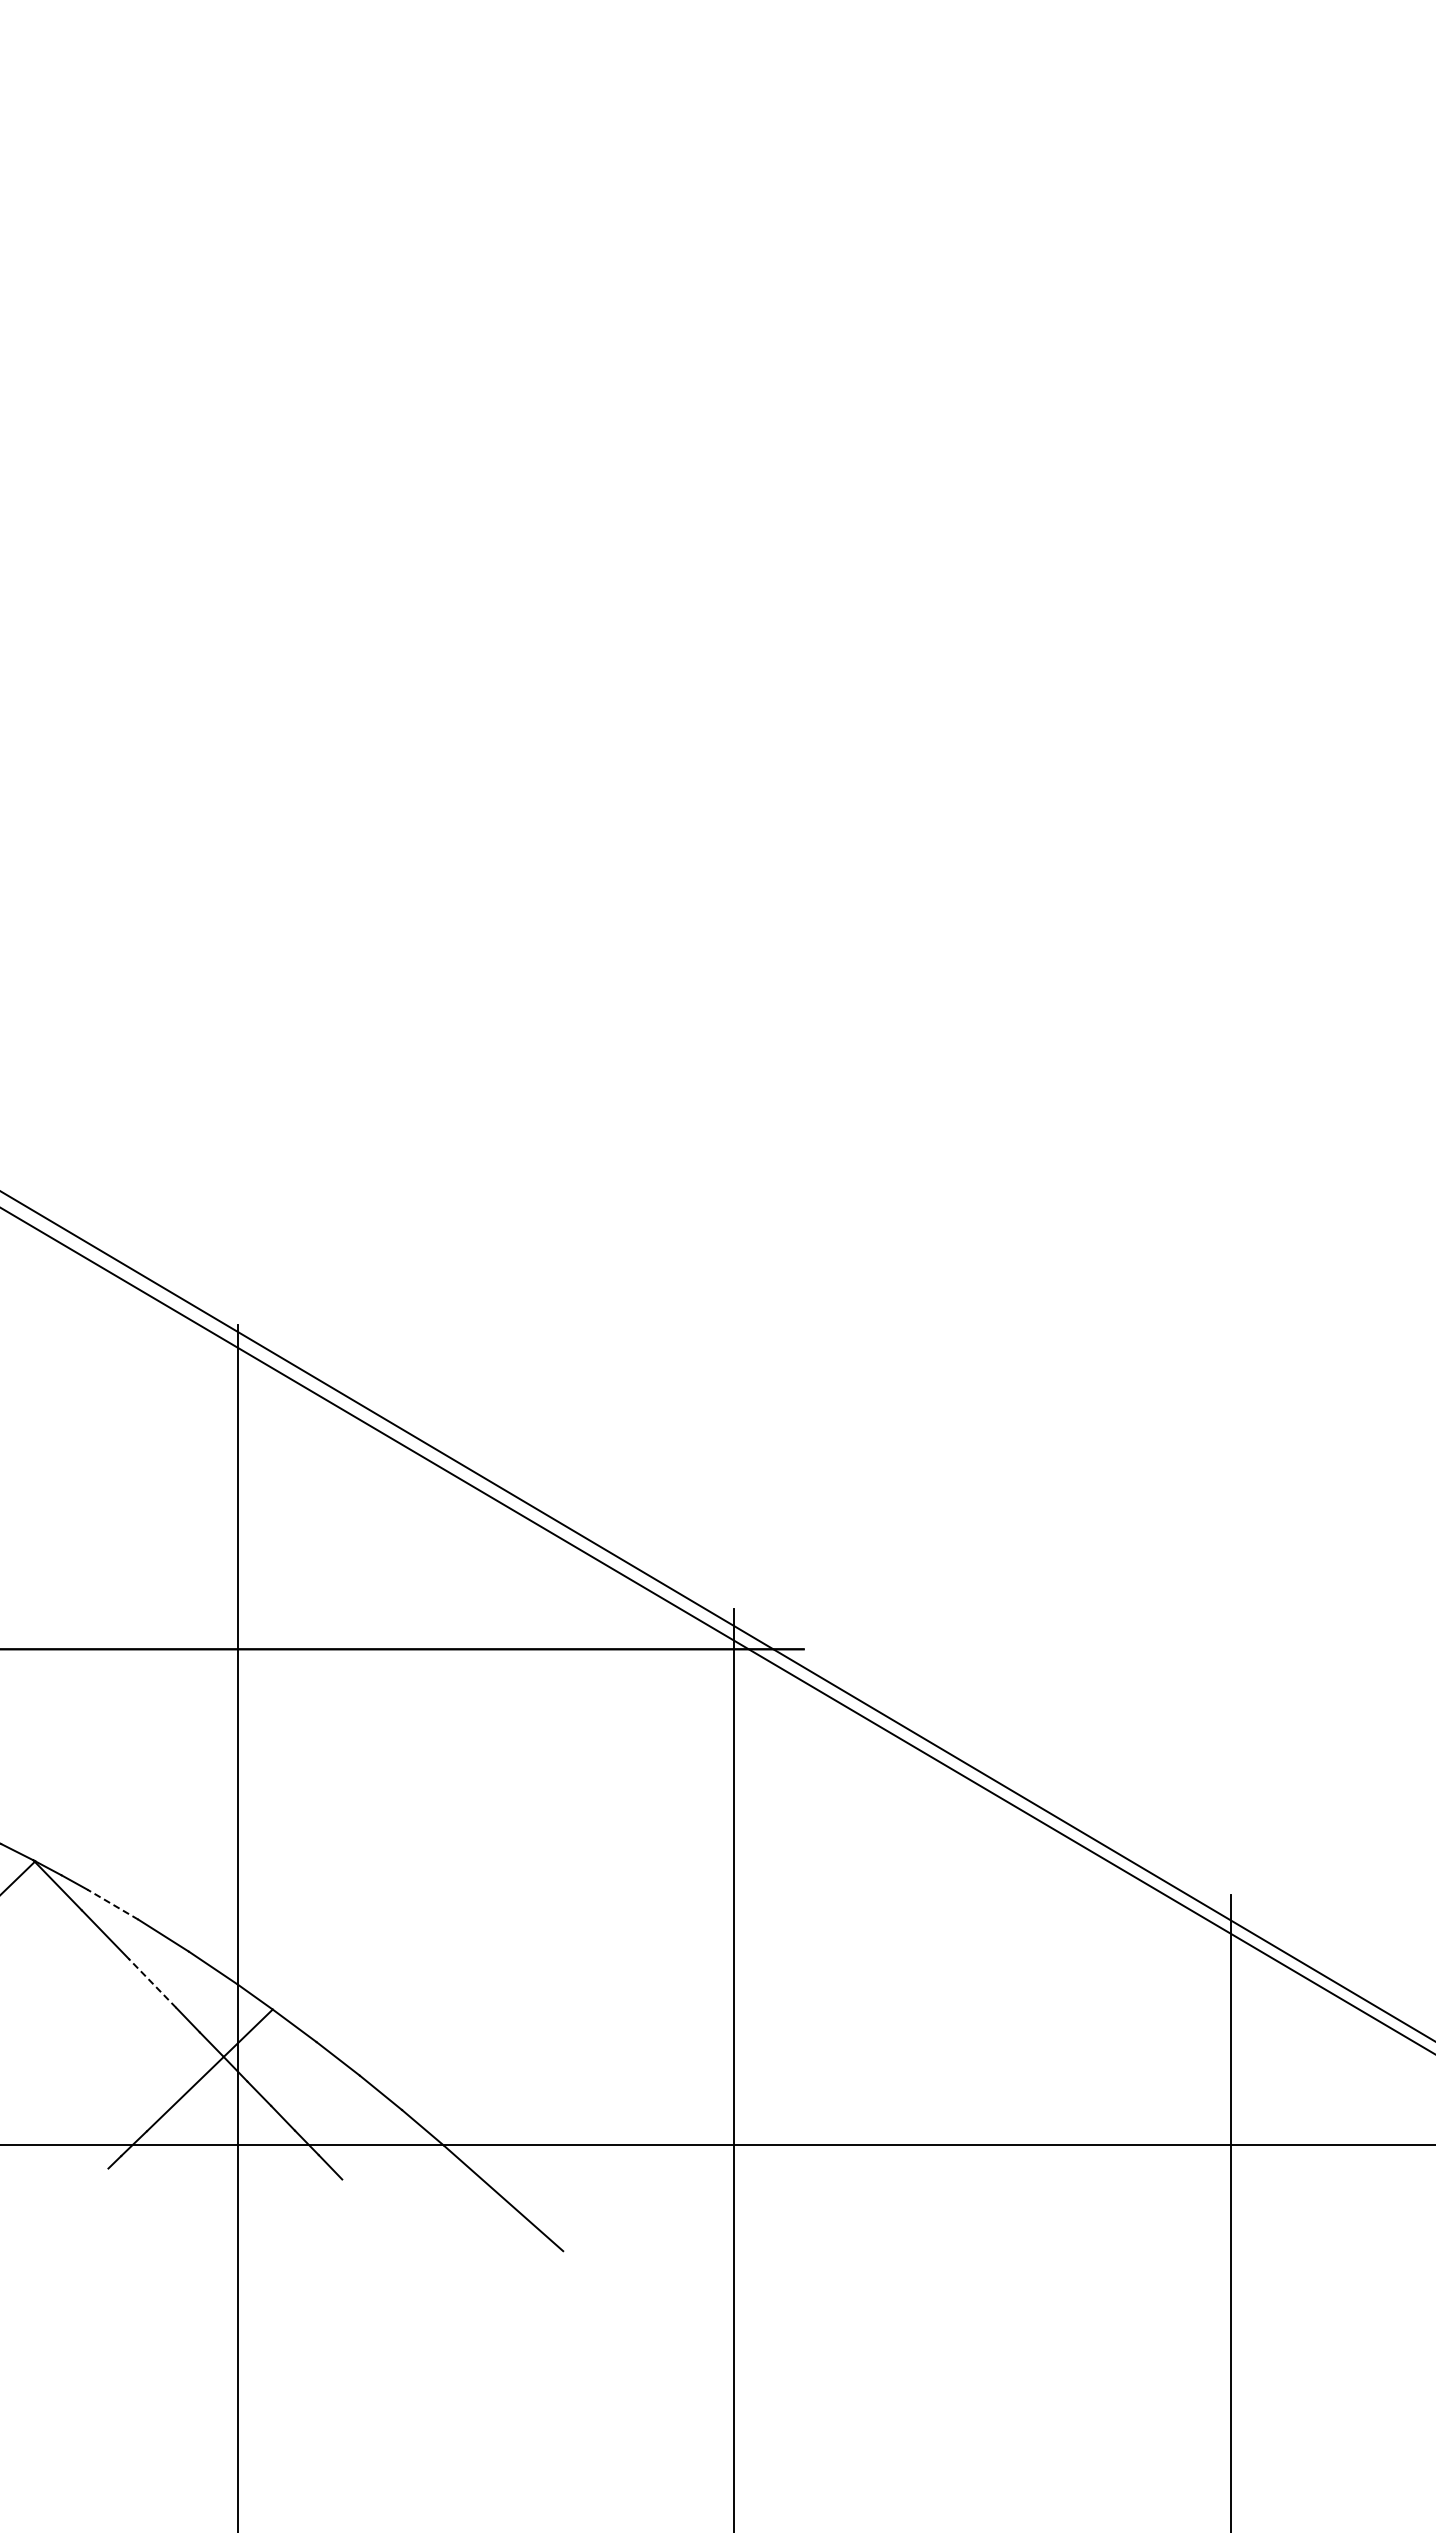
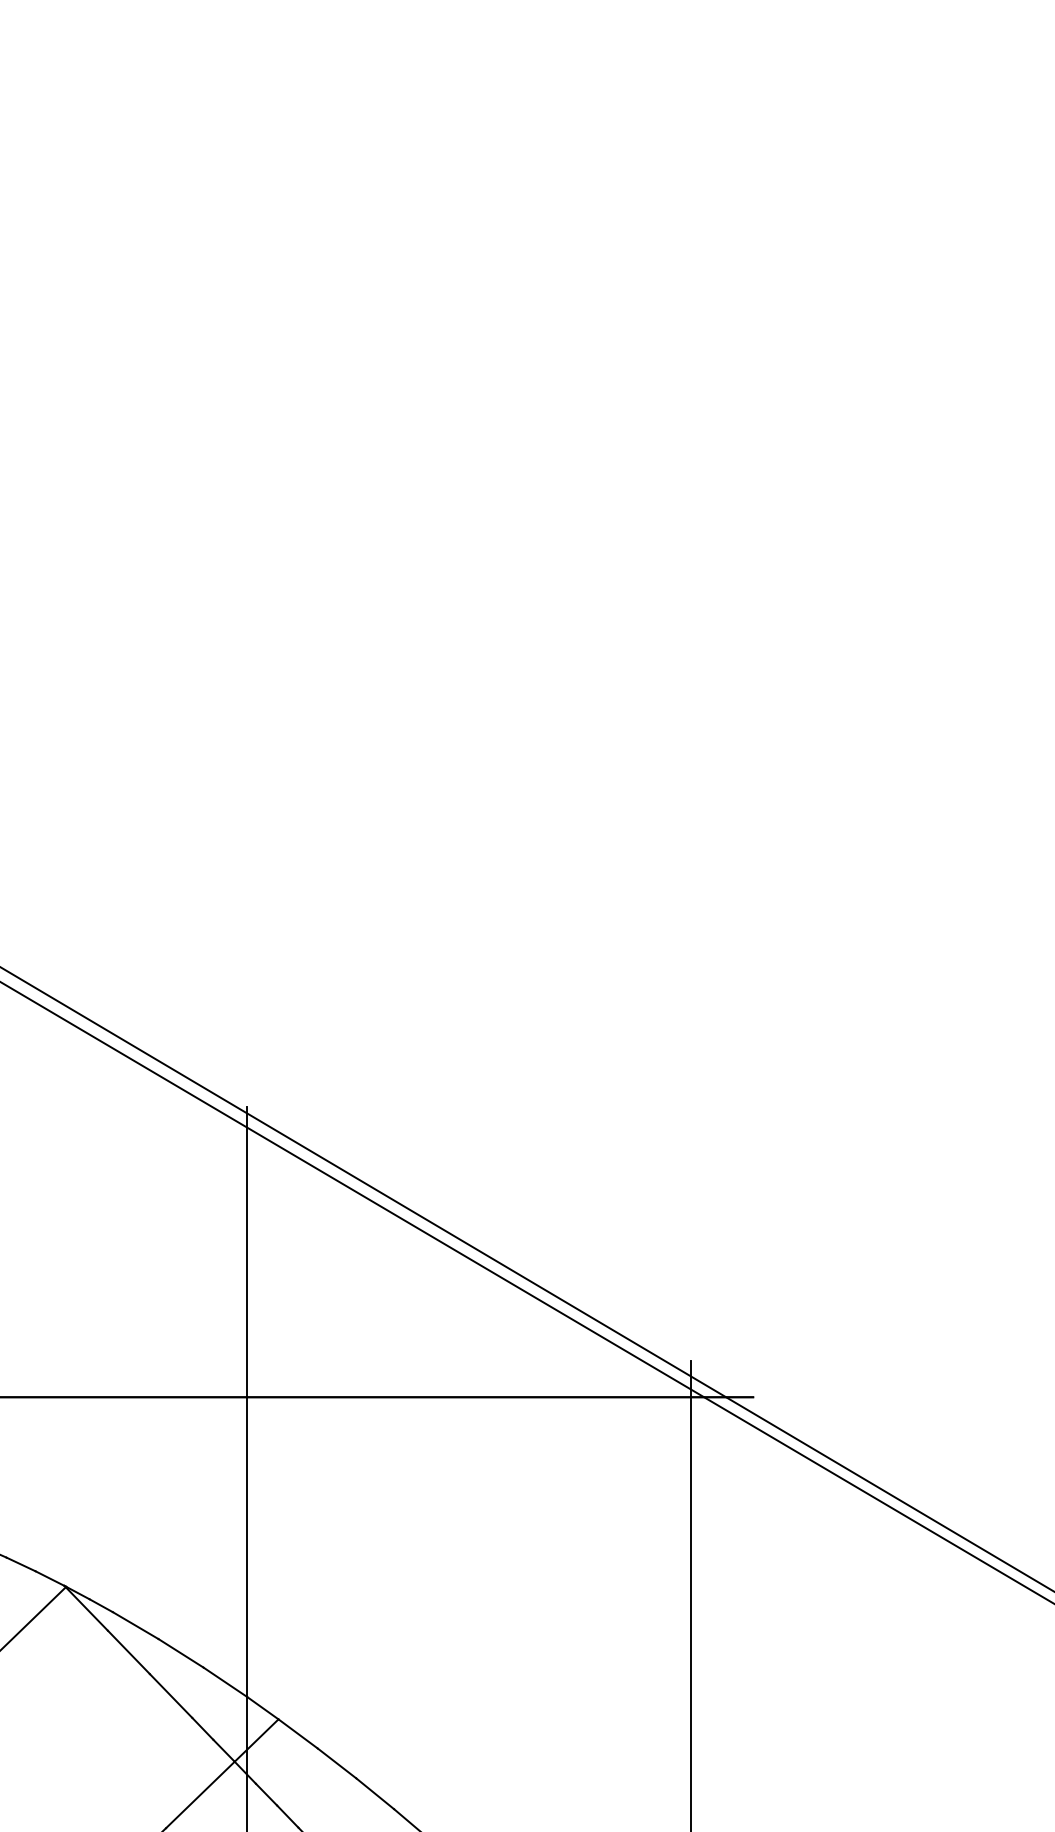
line: (112, 1904) -> (135, 1625), dashed -> solid
line: (152, 1983) -> (171, 1696), dashed -> solid

